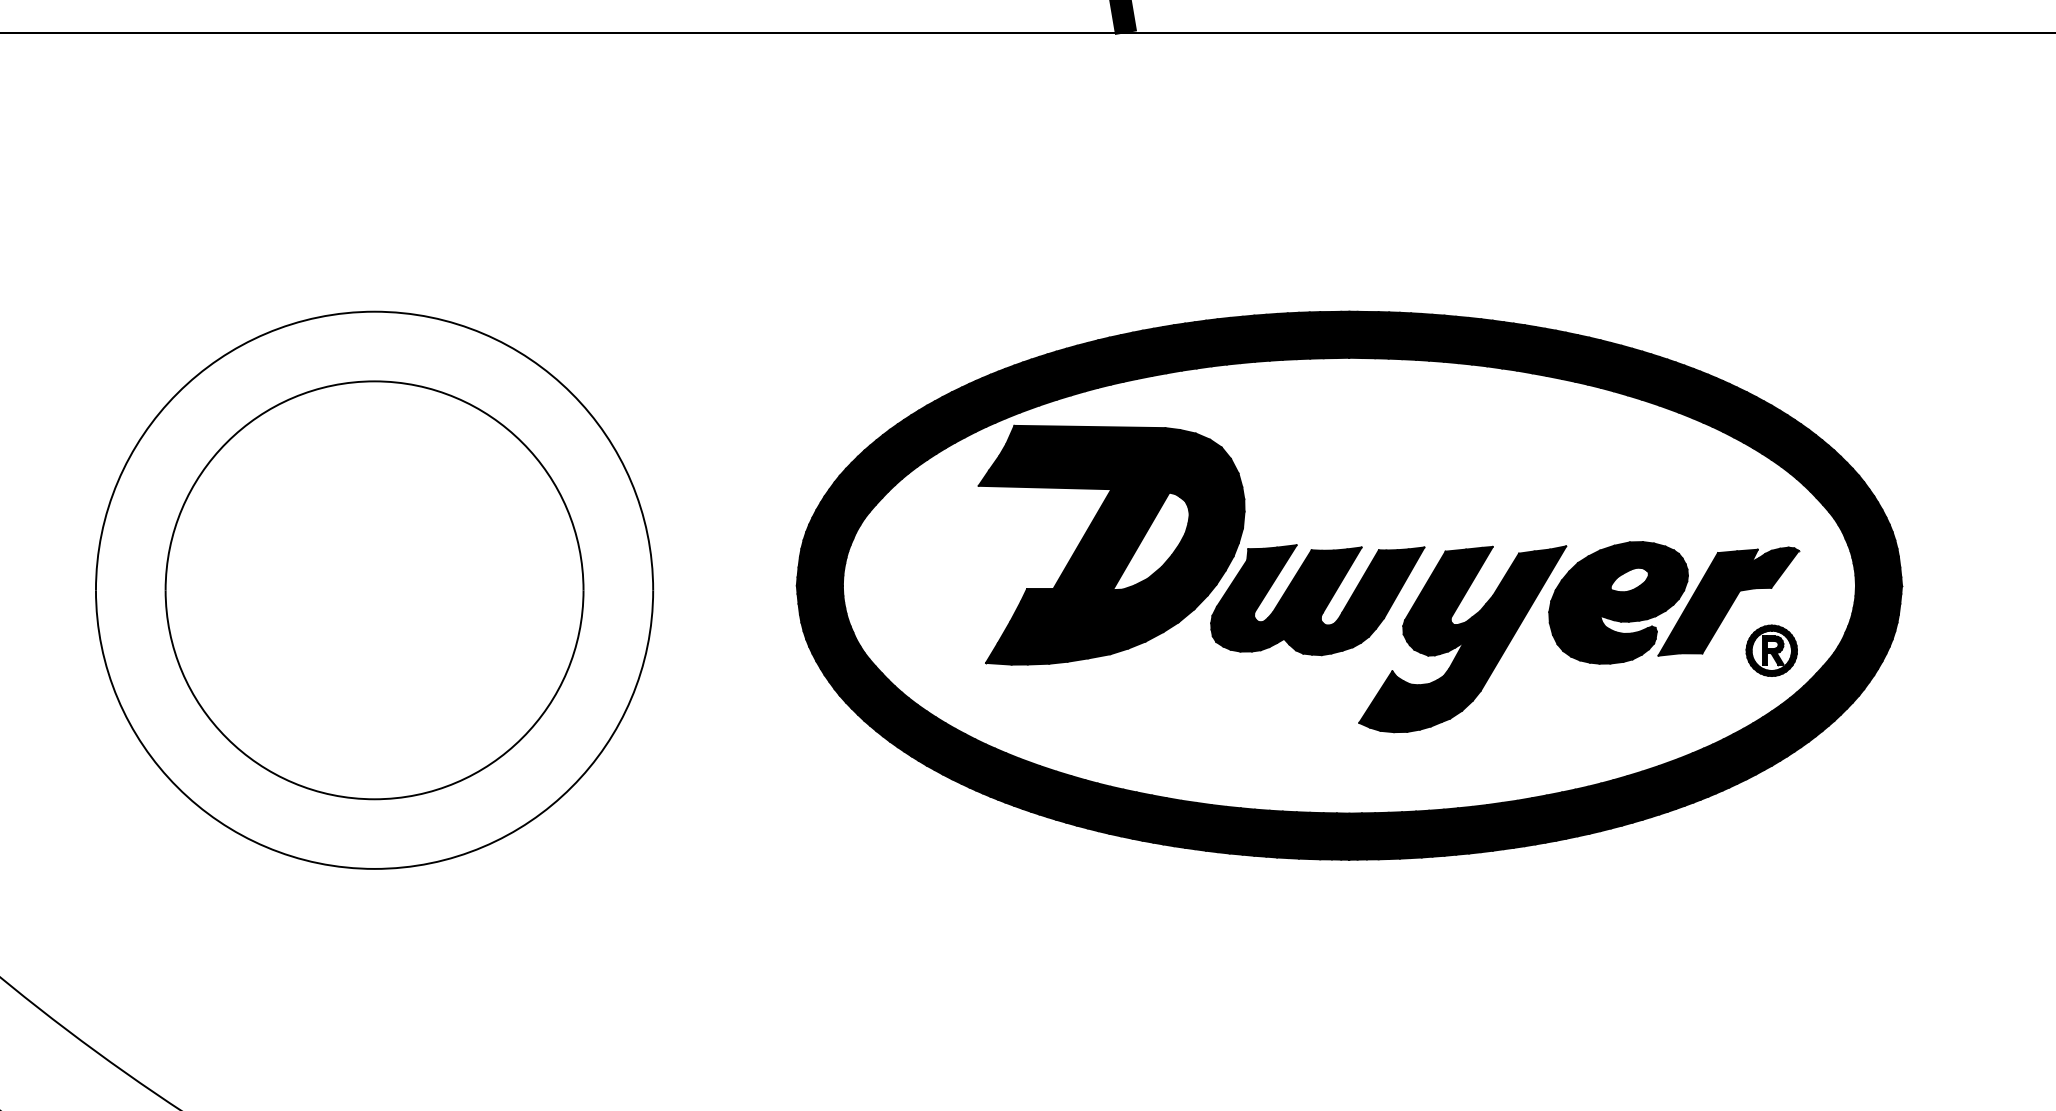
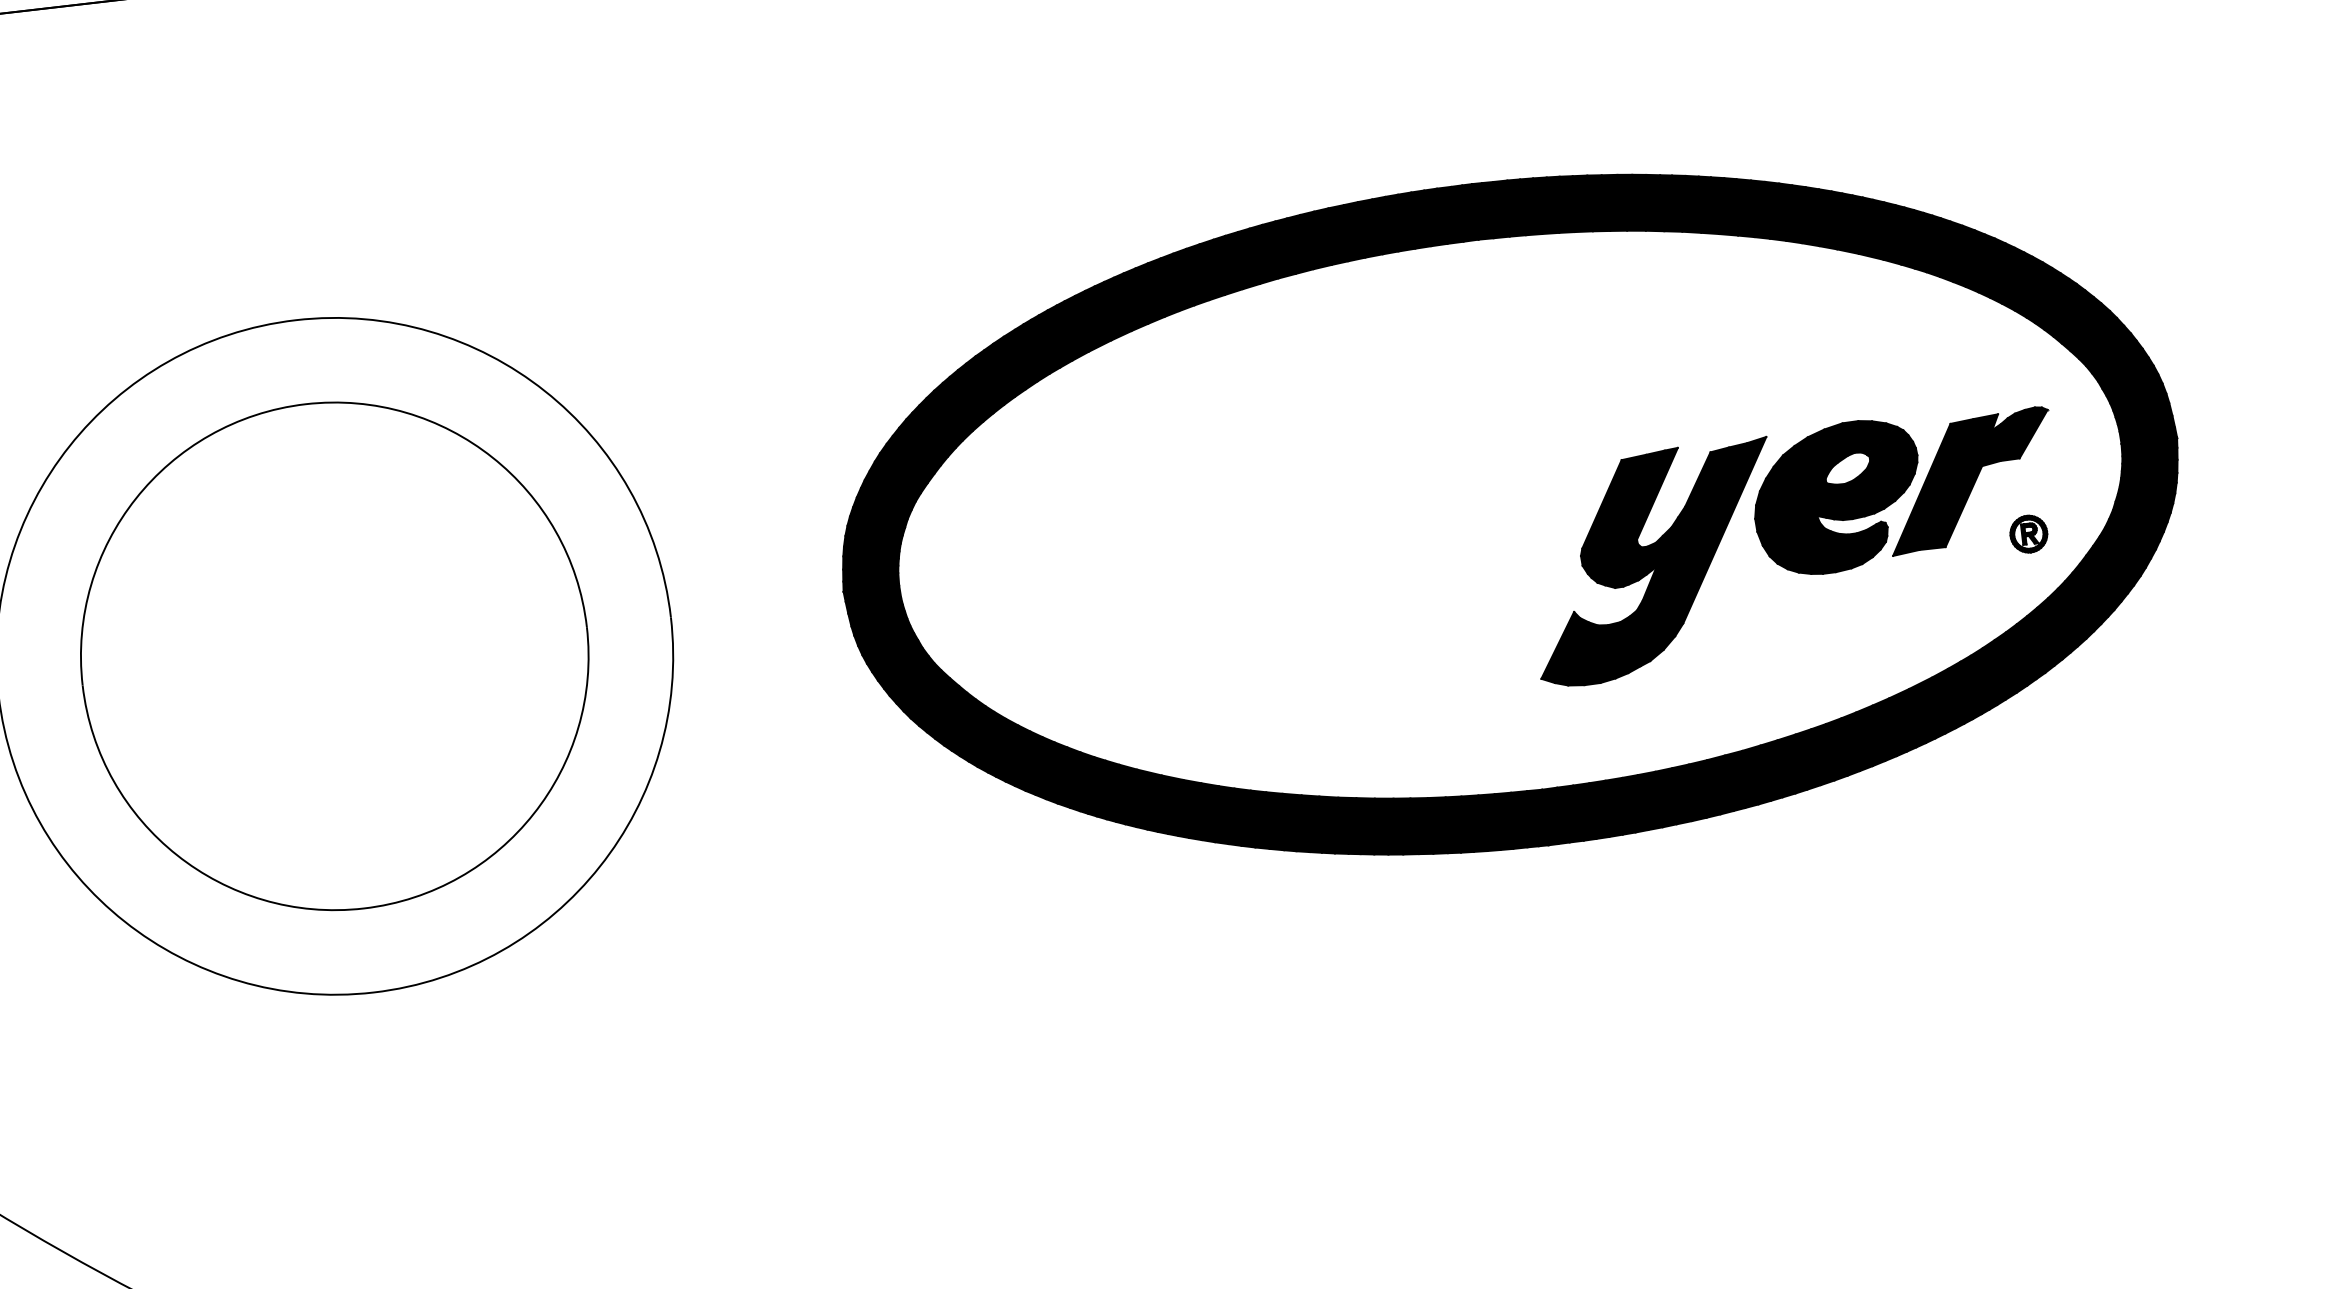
part: (1201, 544) -> (1326, 485), removed
part: (1771, 650) -> (2028, 533), size x0.6

